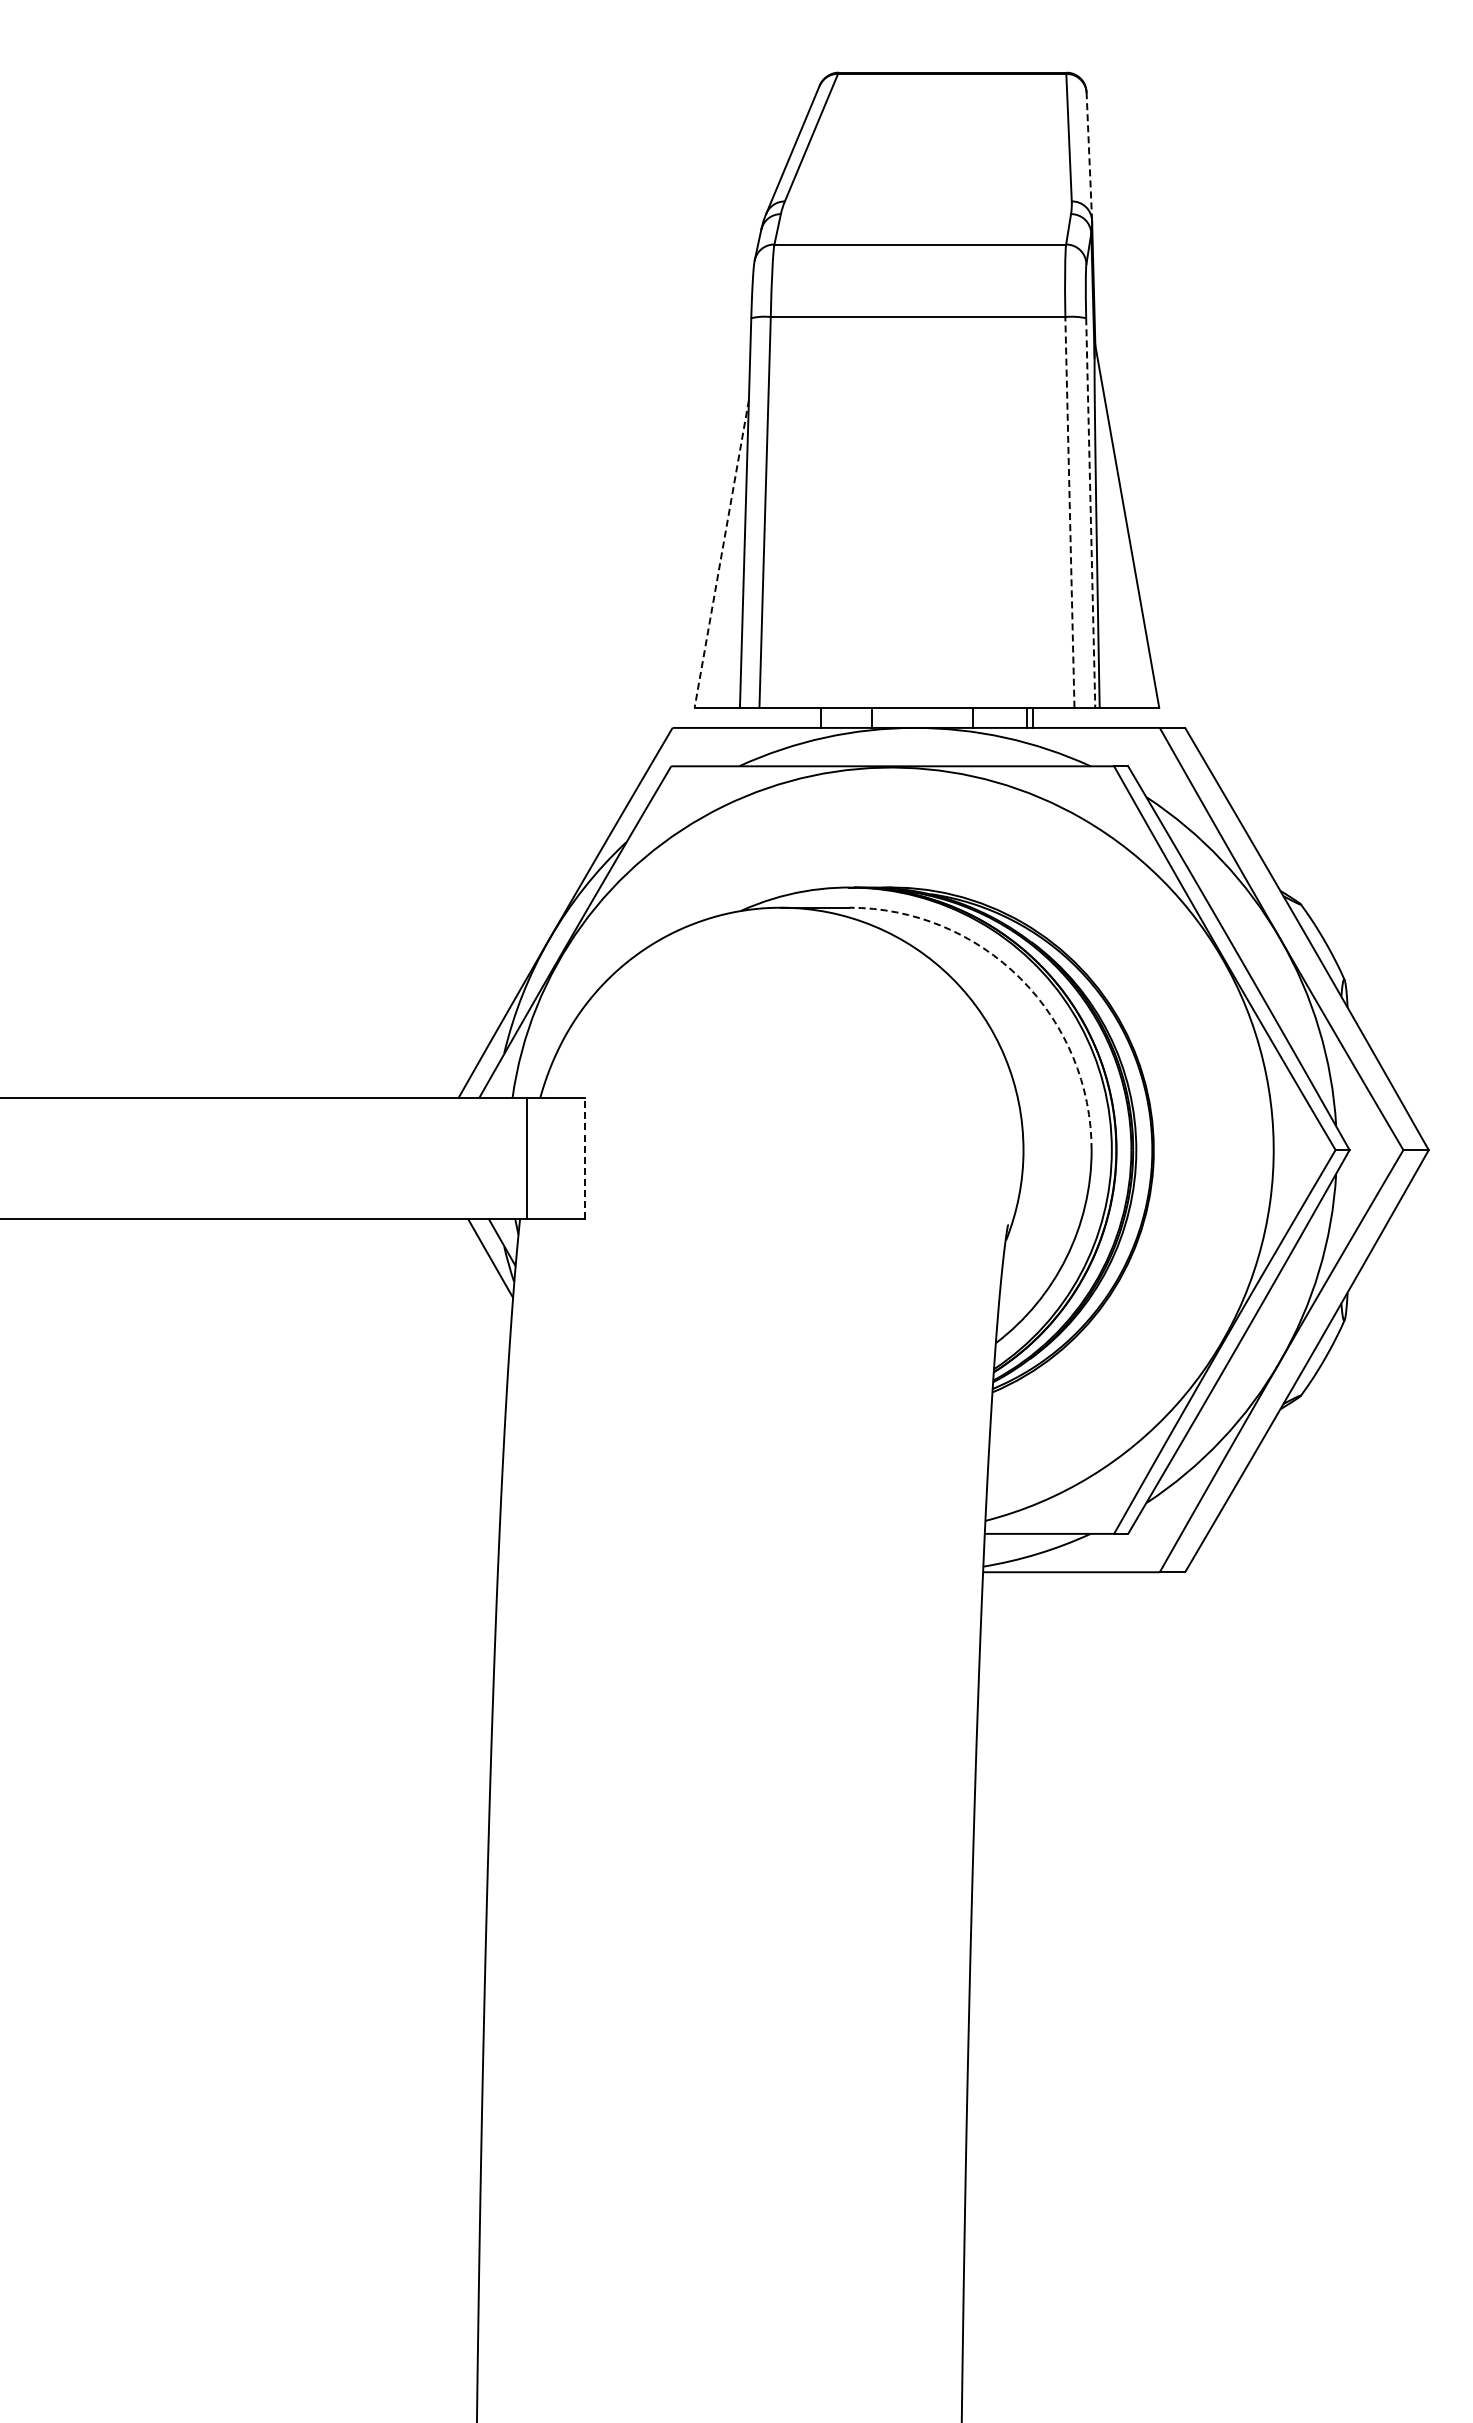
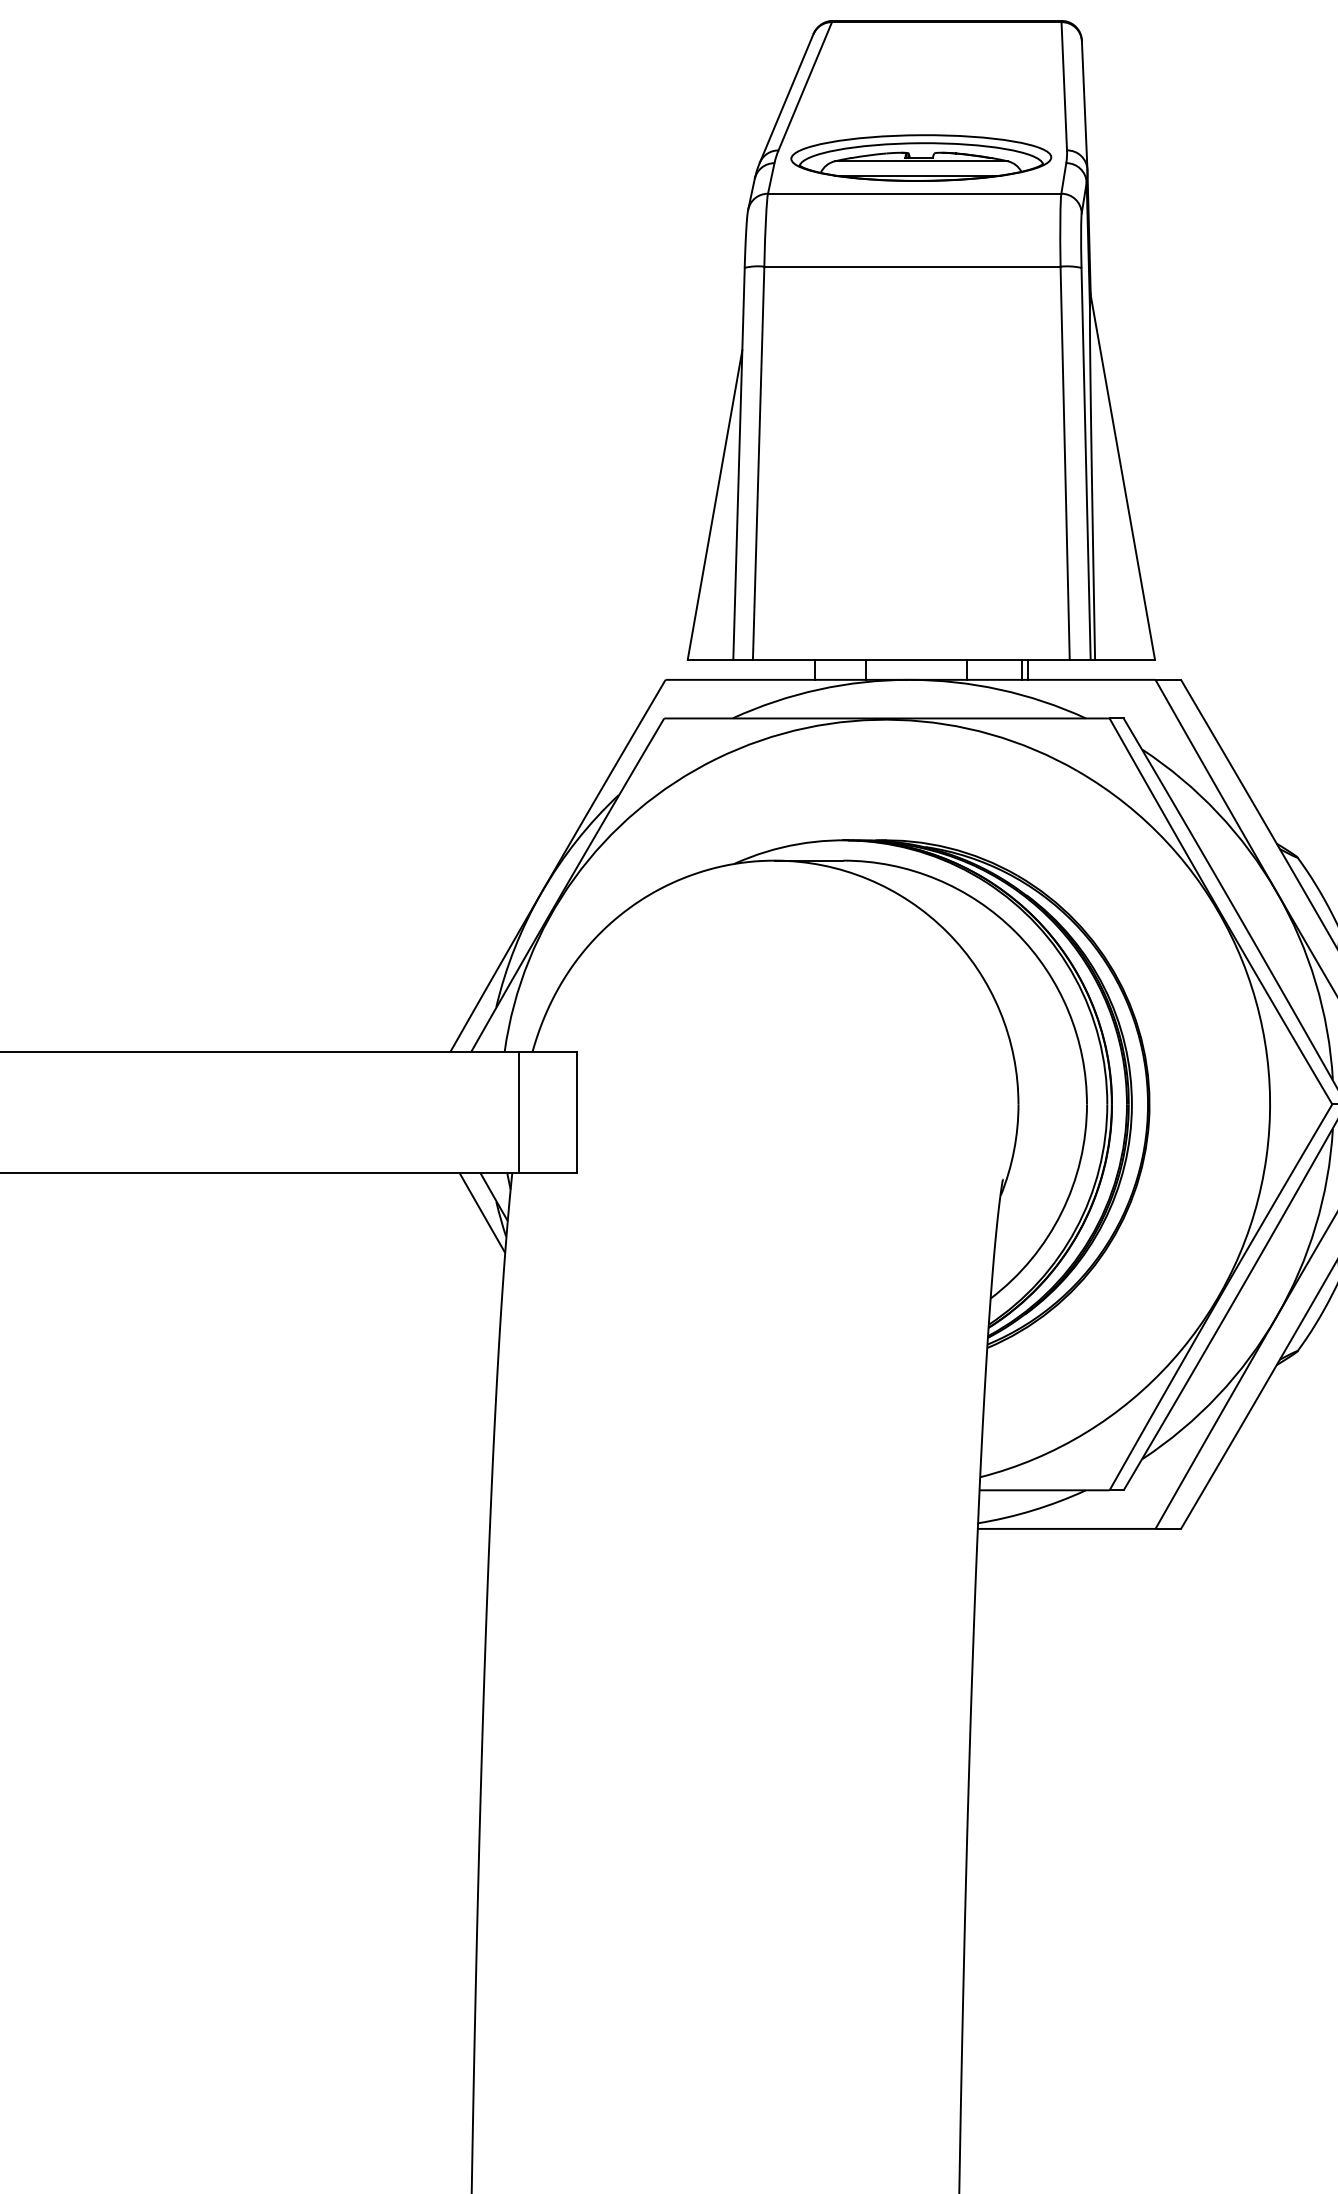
line: (1089, 156) -> (1084, 105), dashed -> solid
part: (926, 208) -> (920, 157), added
line: (1069, 511) -> (1064, 462), dashed -> solid
line: (1090, 513) -> (1085, 464), dashed -> solid
line: (721, 554) -> (714, 505), dashed -> solid
arc: (1020, 978) -> (1015, 931), dashed -> solid
line: (584, 1158) -> (577, 1112), dashed -> solid

